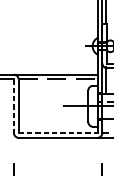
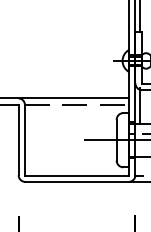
line: (13, 106) -> (18, 140), dashed -> solid
line: (58, 133) -> (77, 175), dashed -> solid

